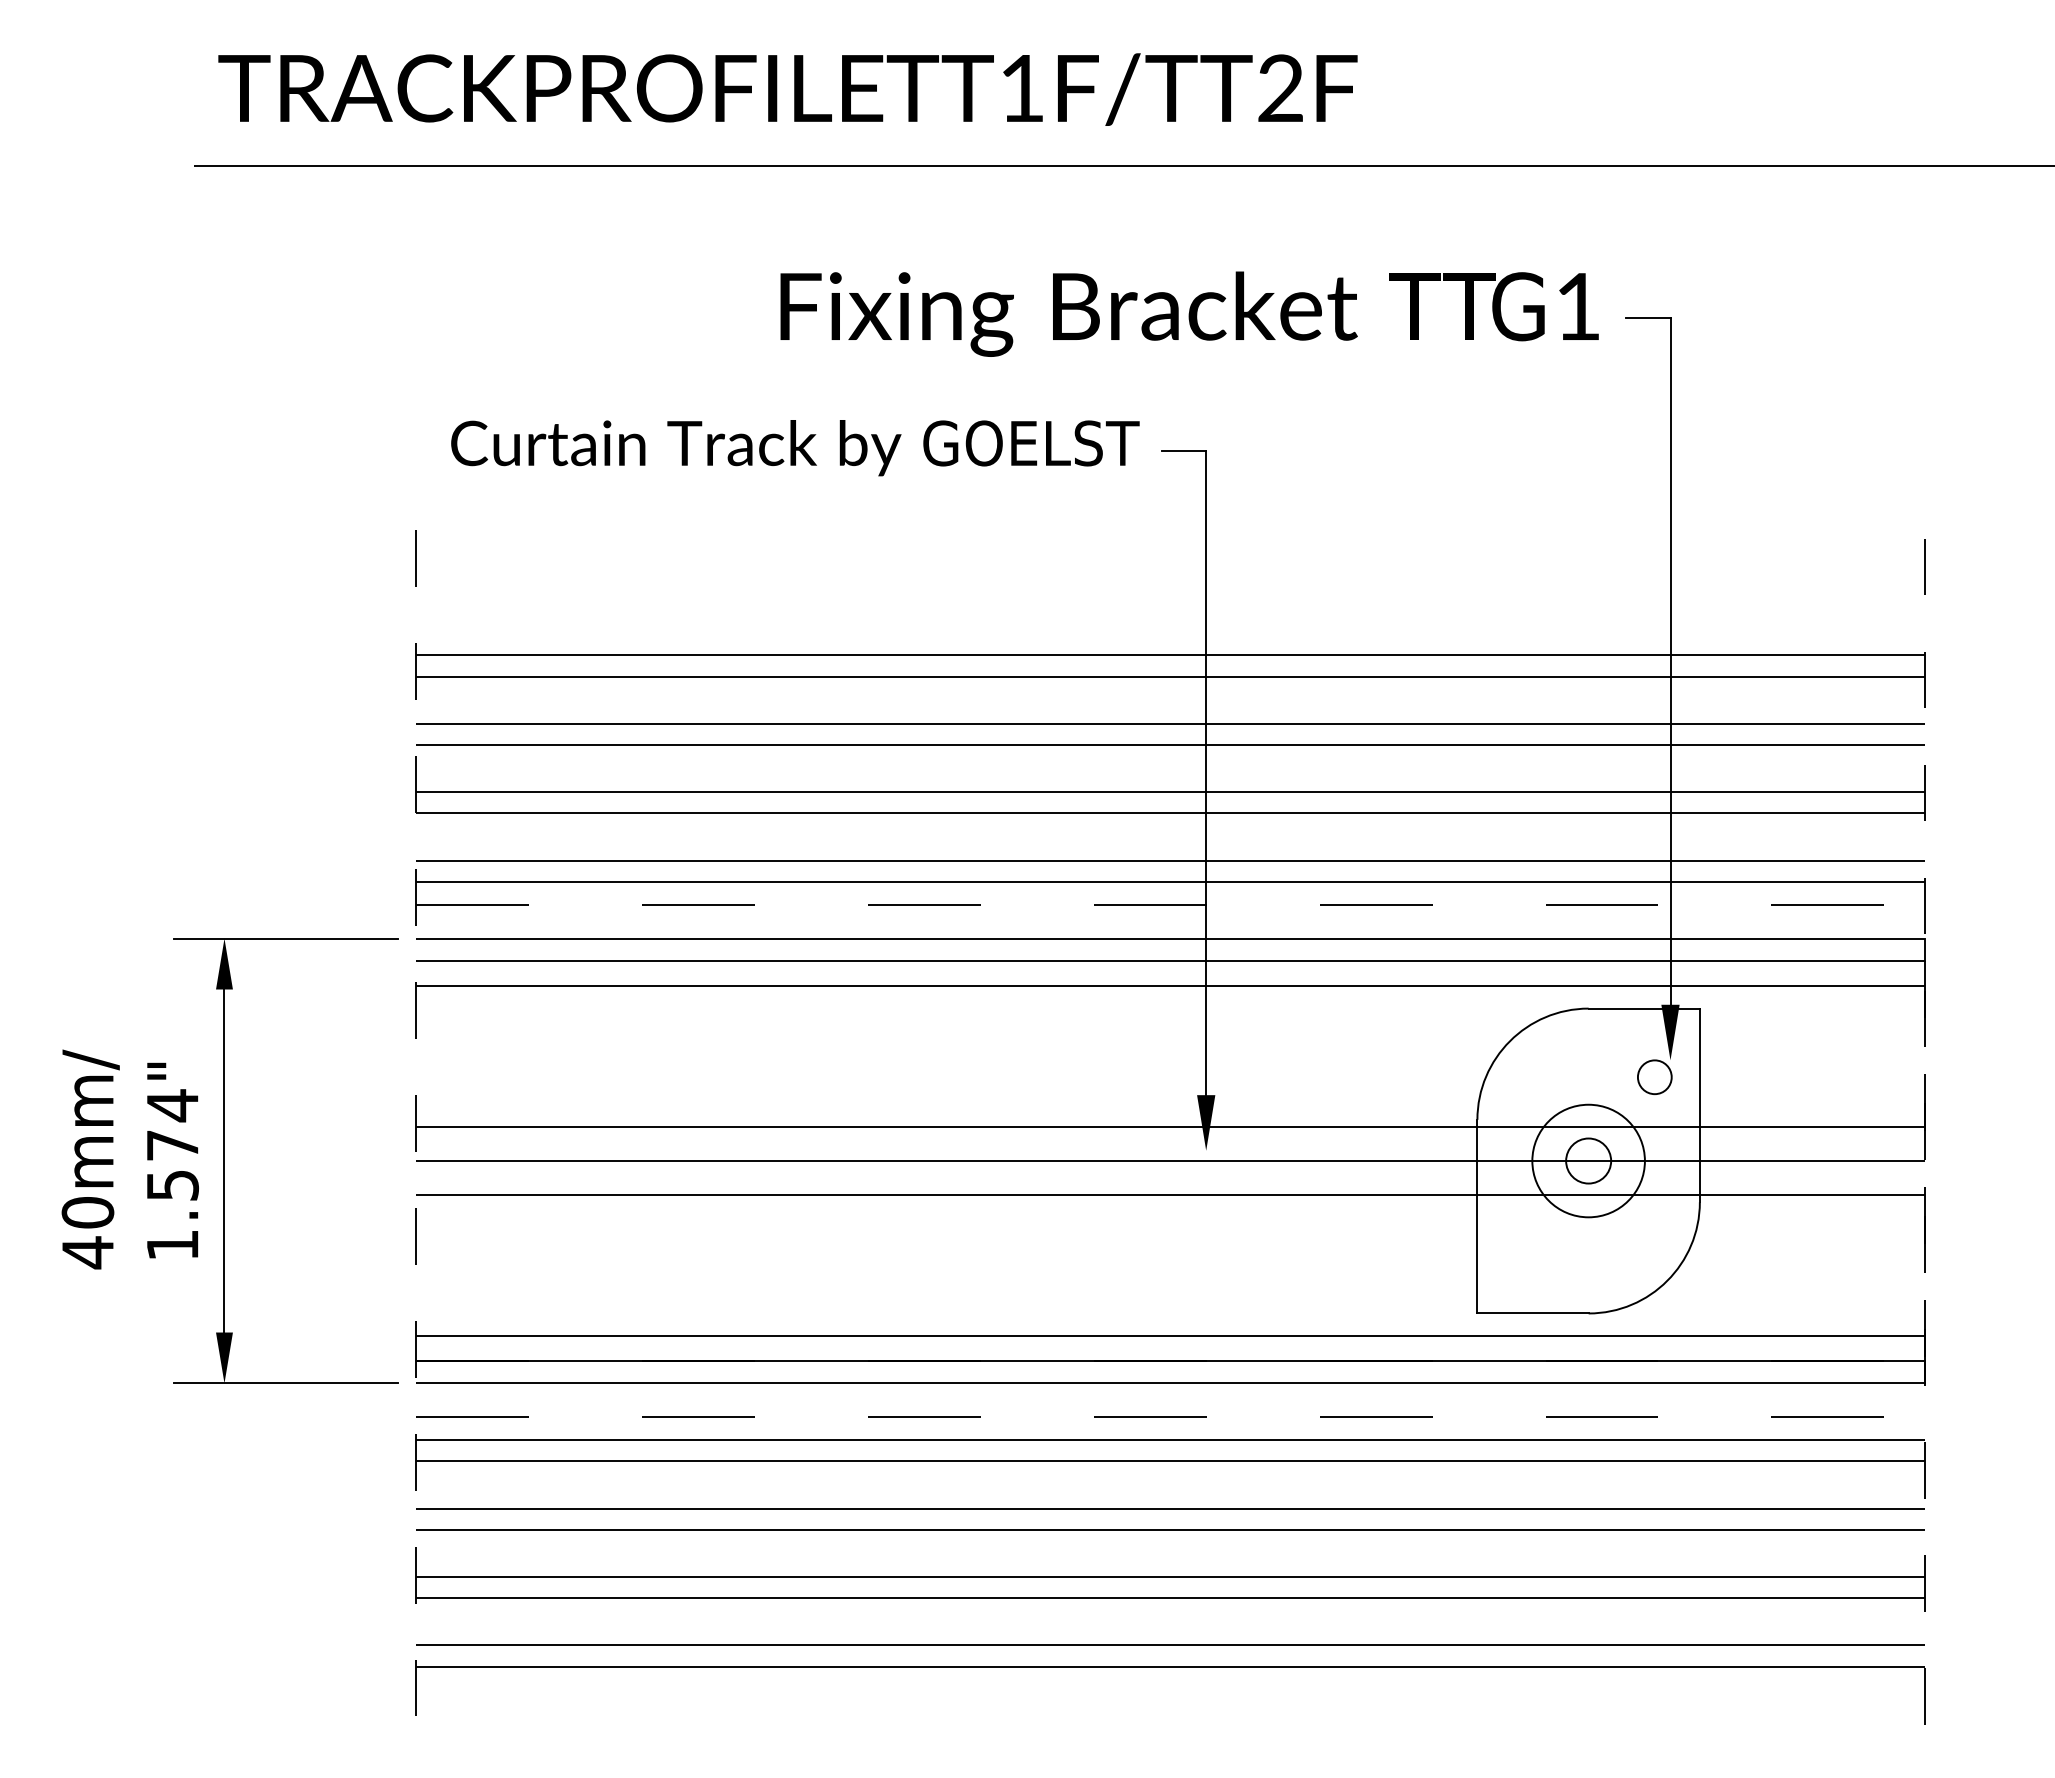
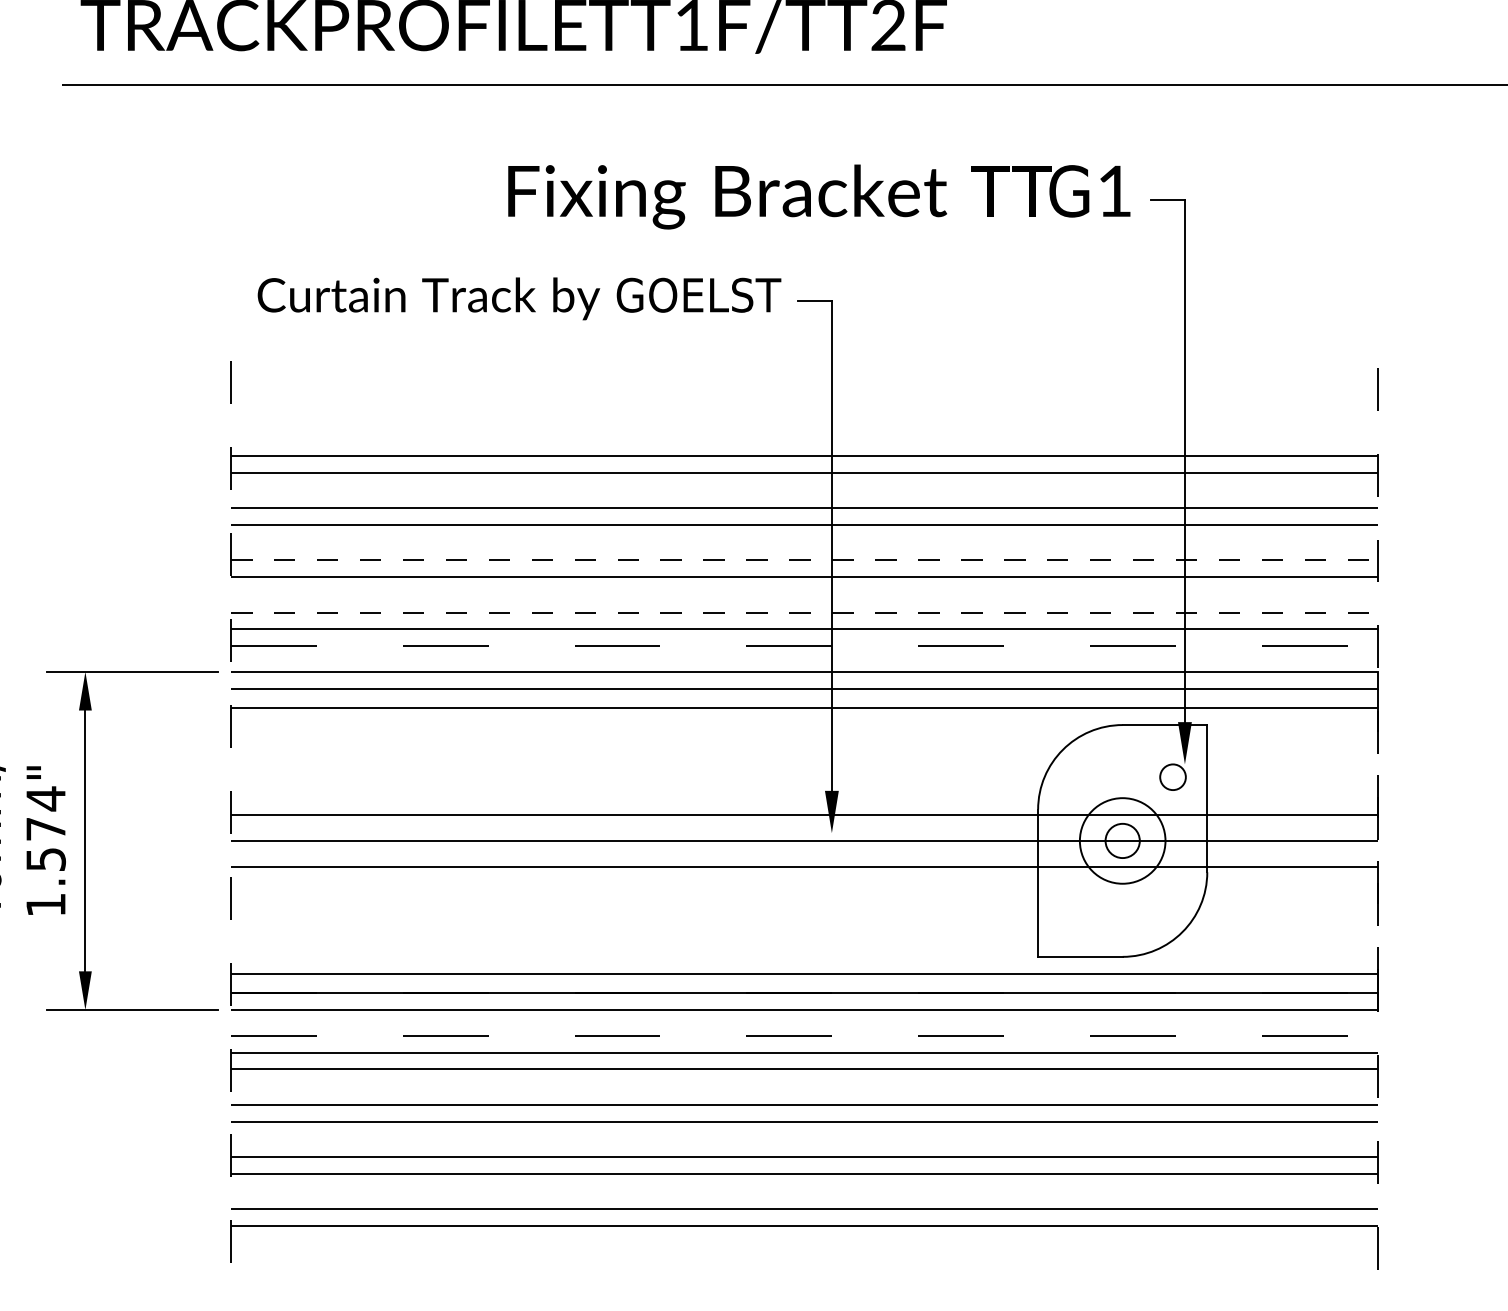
line: (1170, 791) -> (804, 559), solid -> dashed
line: (1170, 860) -> (804, 612), solid -> dashed

